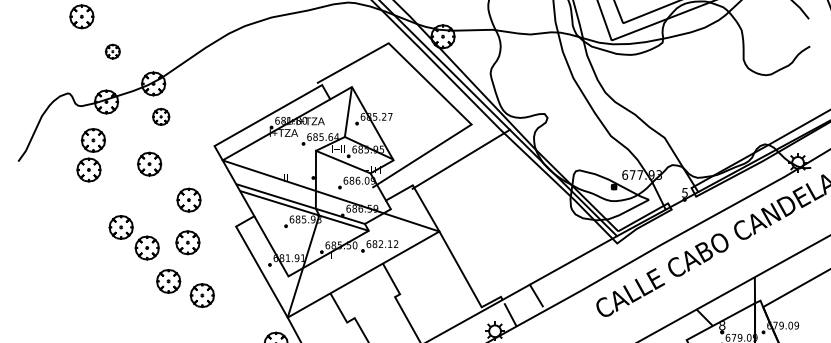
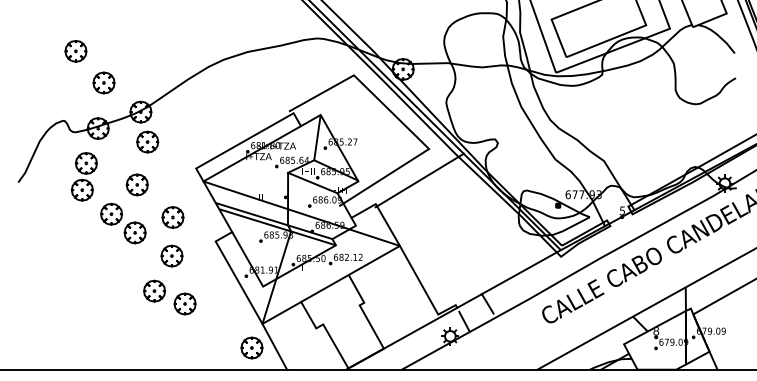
part: (112, 51) -> (103, 82), size x1.67
part: (160, 116) -> (147, 141), size x1.43
part: (134, 237) -> (123, 223), moved

